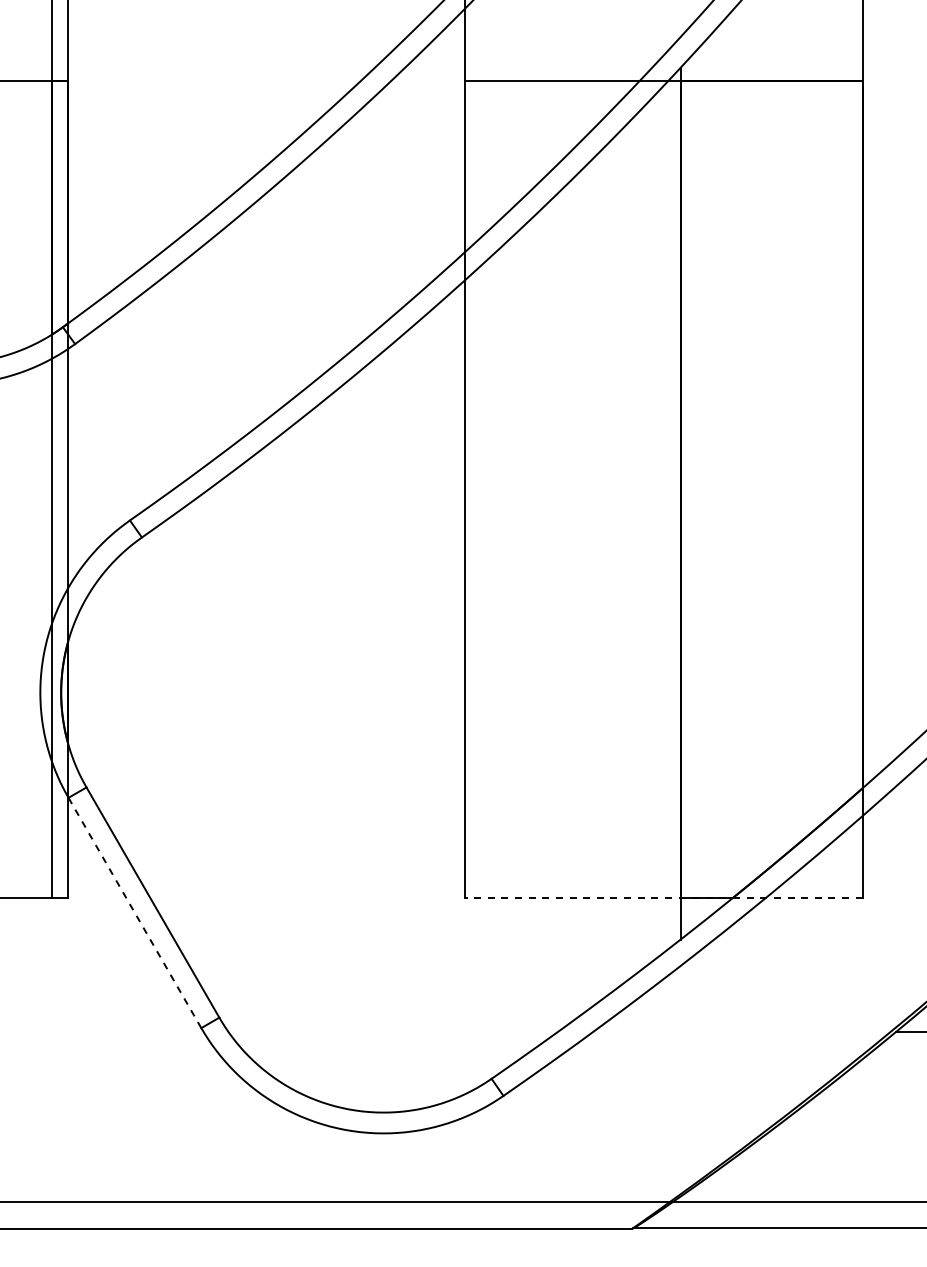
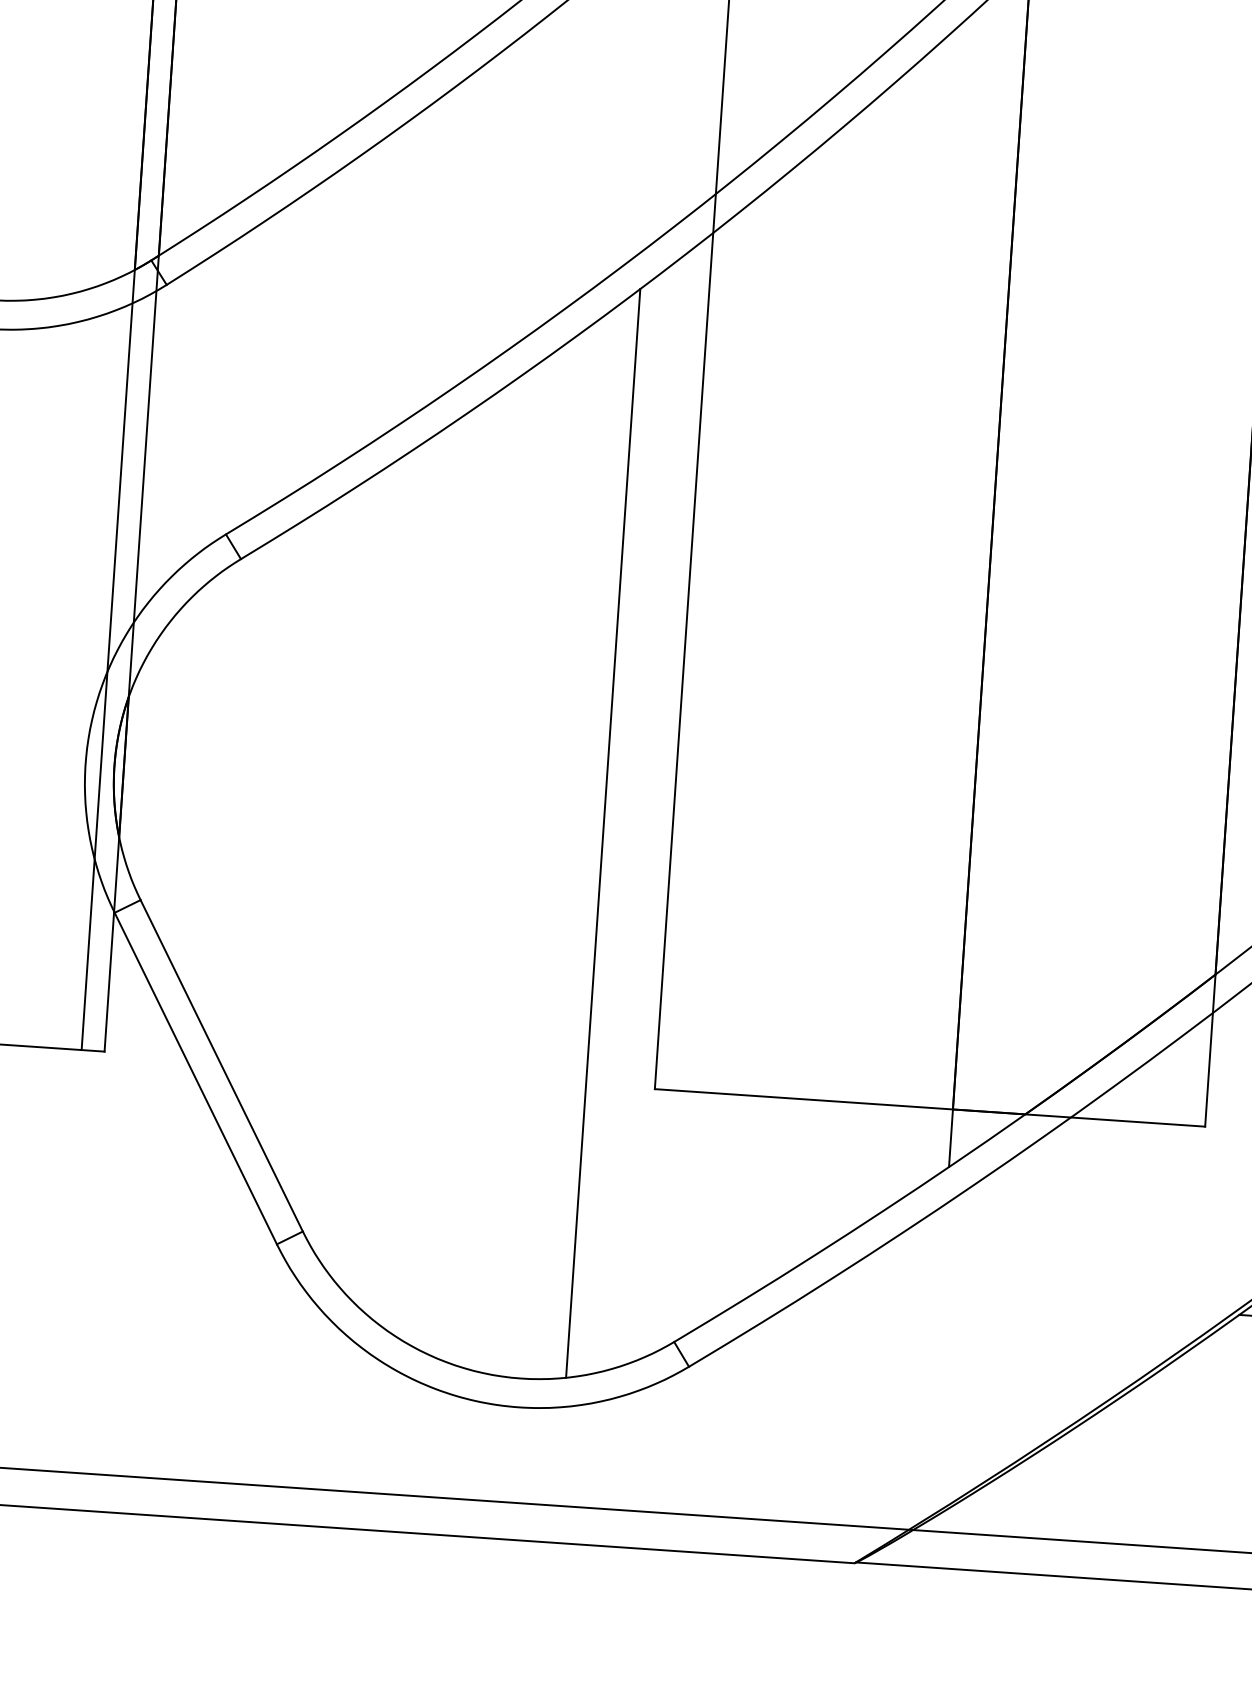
line: (415, 716) -> (602, 832), added
line: (663, 898) -> (929, 1108), dashed -> solid
line: (134, 912) -> (195, 1077), dashed -> solid

